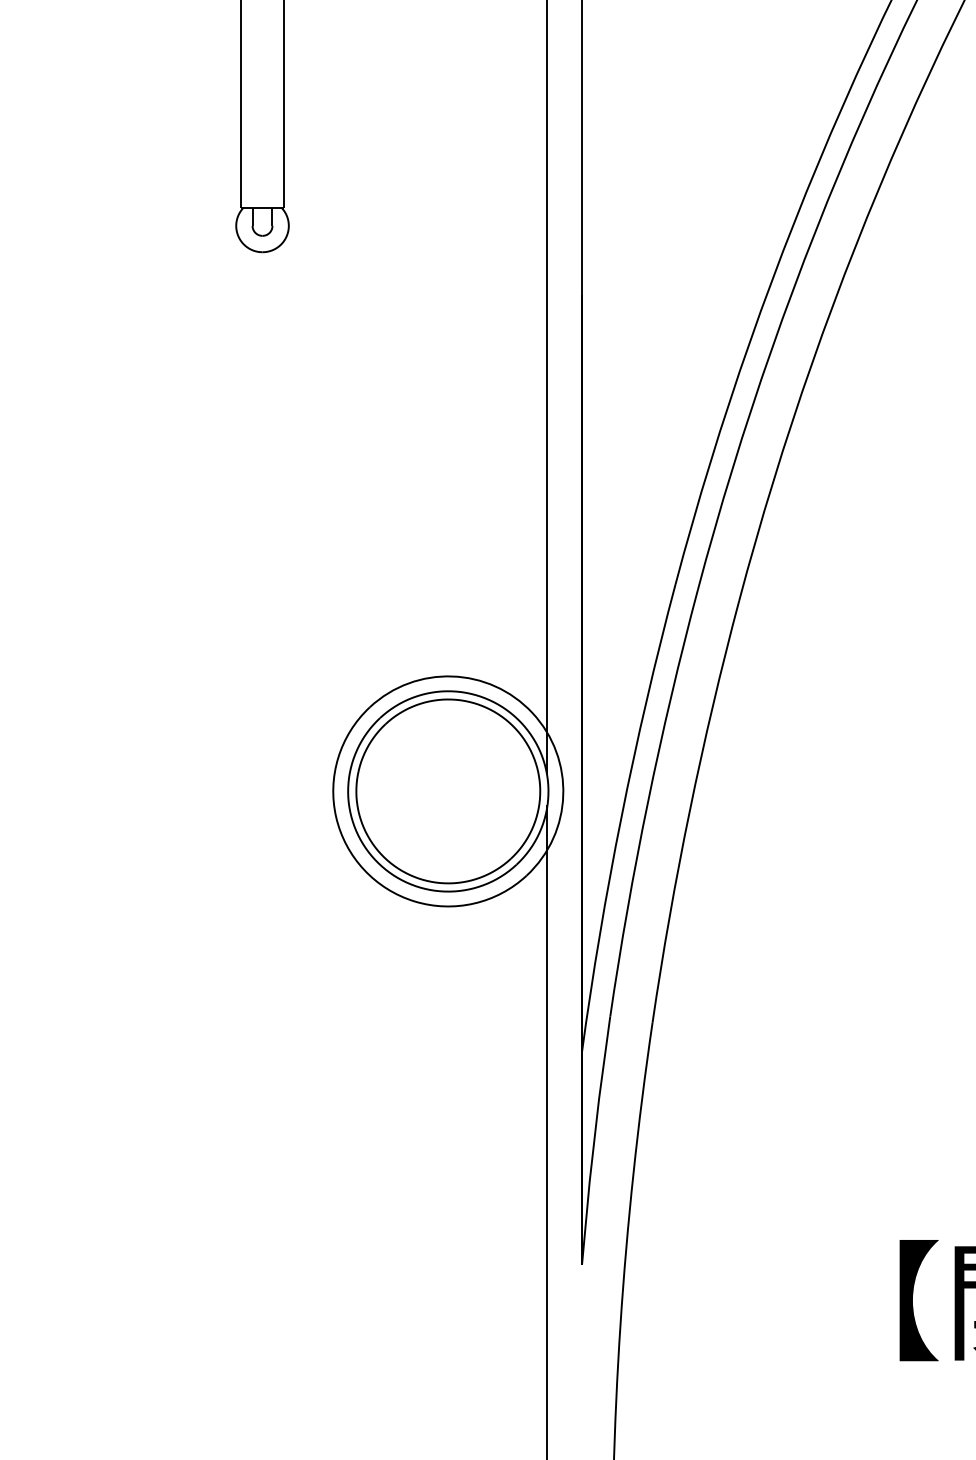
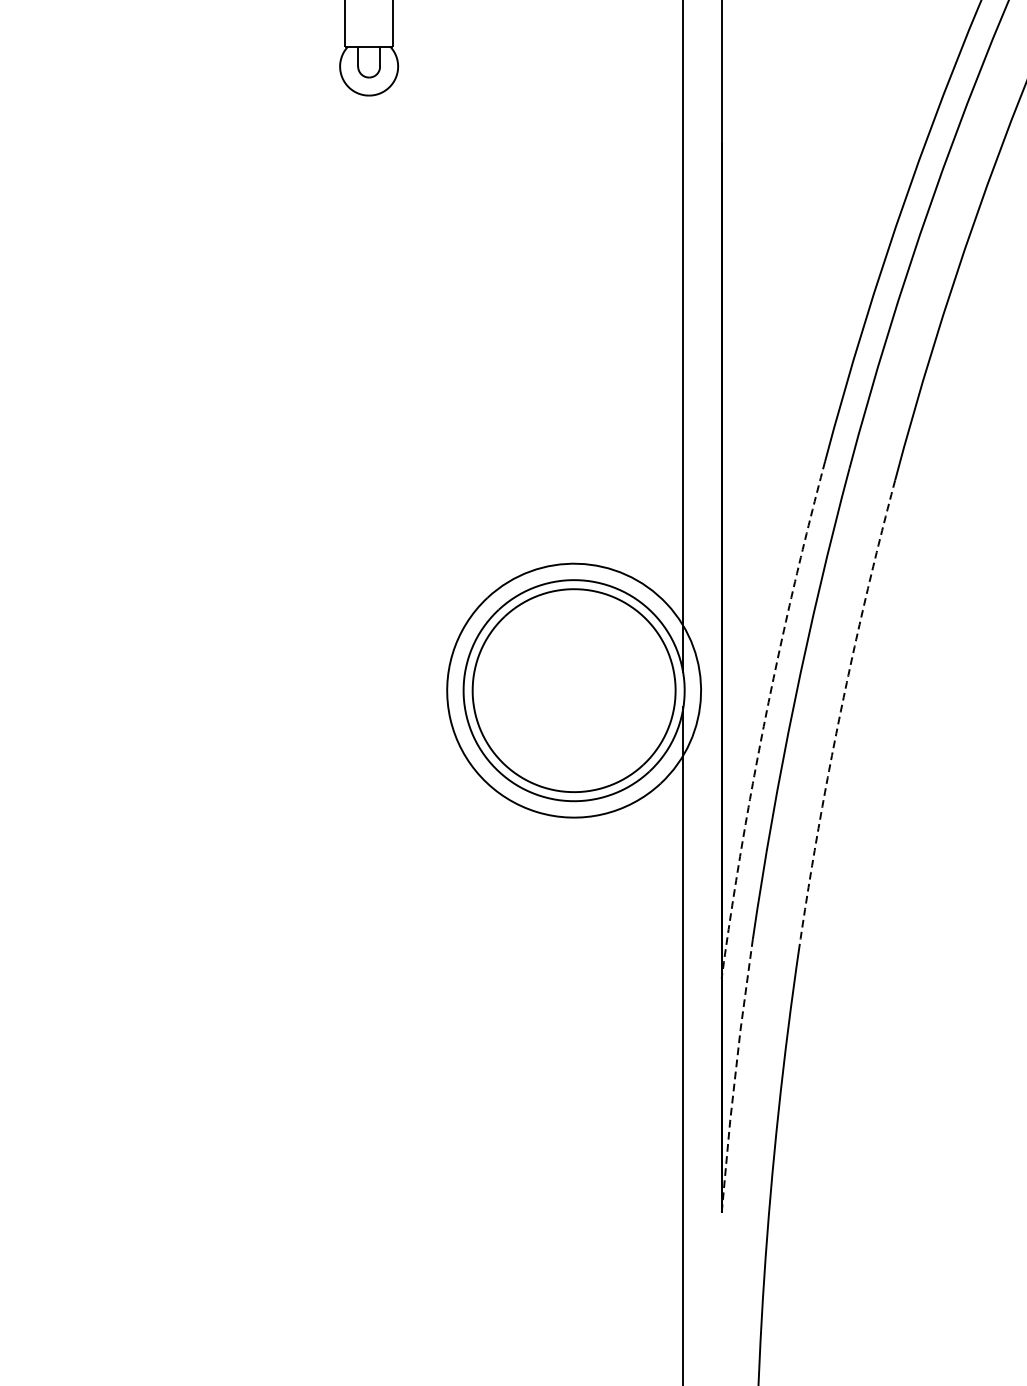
arc: (689, 810) -> (840, 711), solid -> dashed
arc: (621, 816) -> (765, 718), solid -> dashed
line: (594, 1140) -> (735, 1075), solid -> dashed

